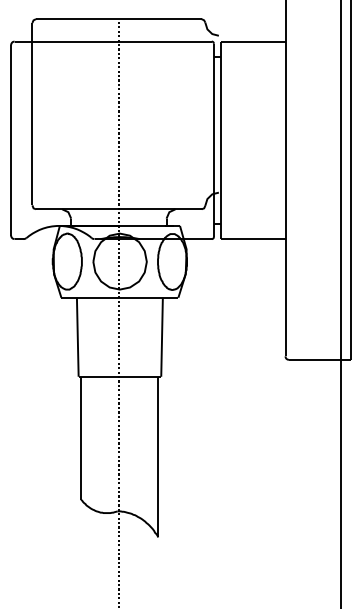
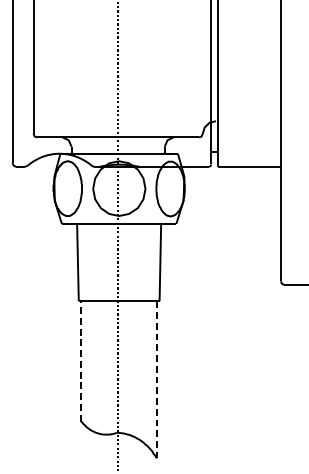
line: (81, 438) -> (81, 361), solid -> dashed
line: (158, 457) -> (156, 380), solid -> dashed

